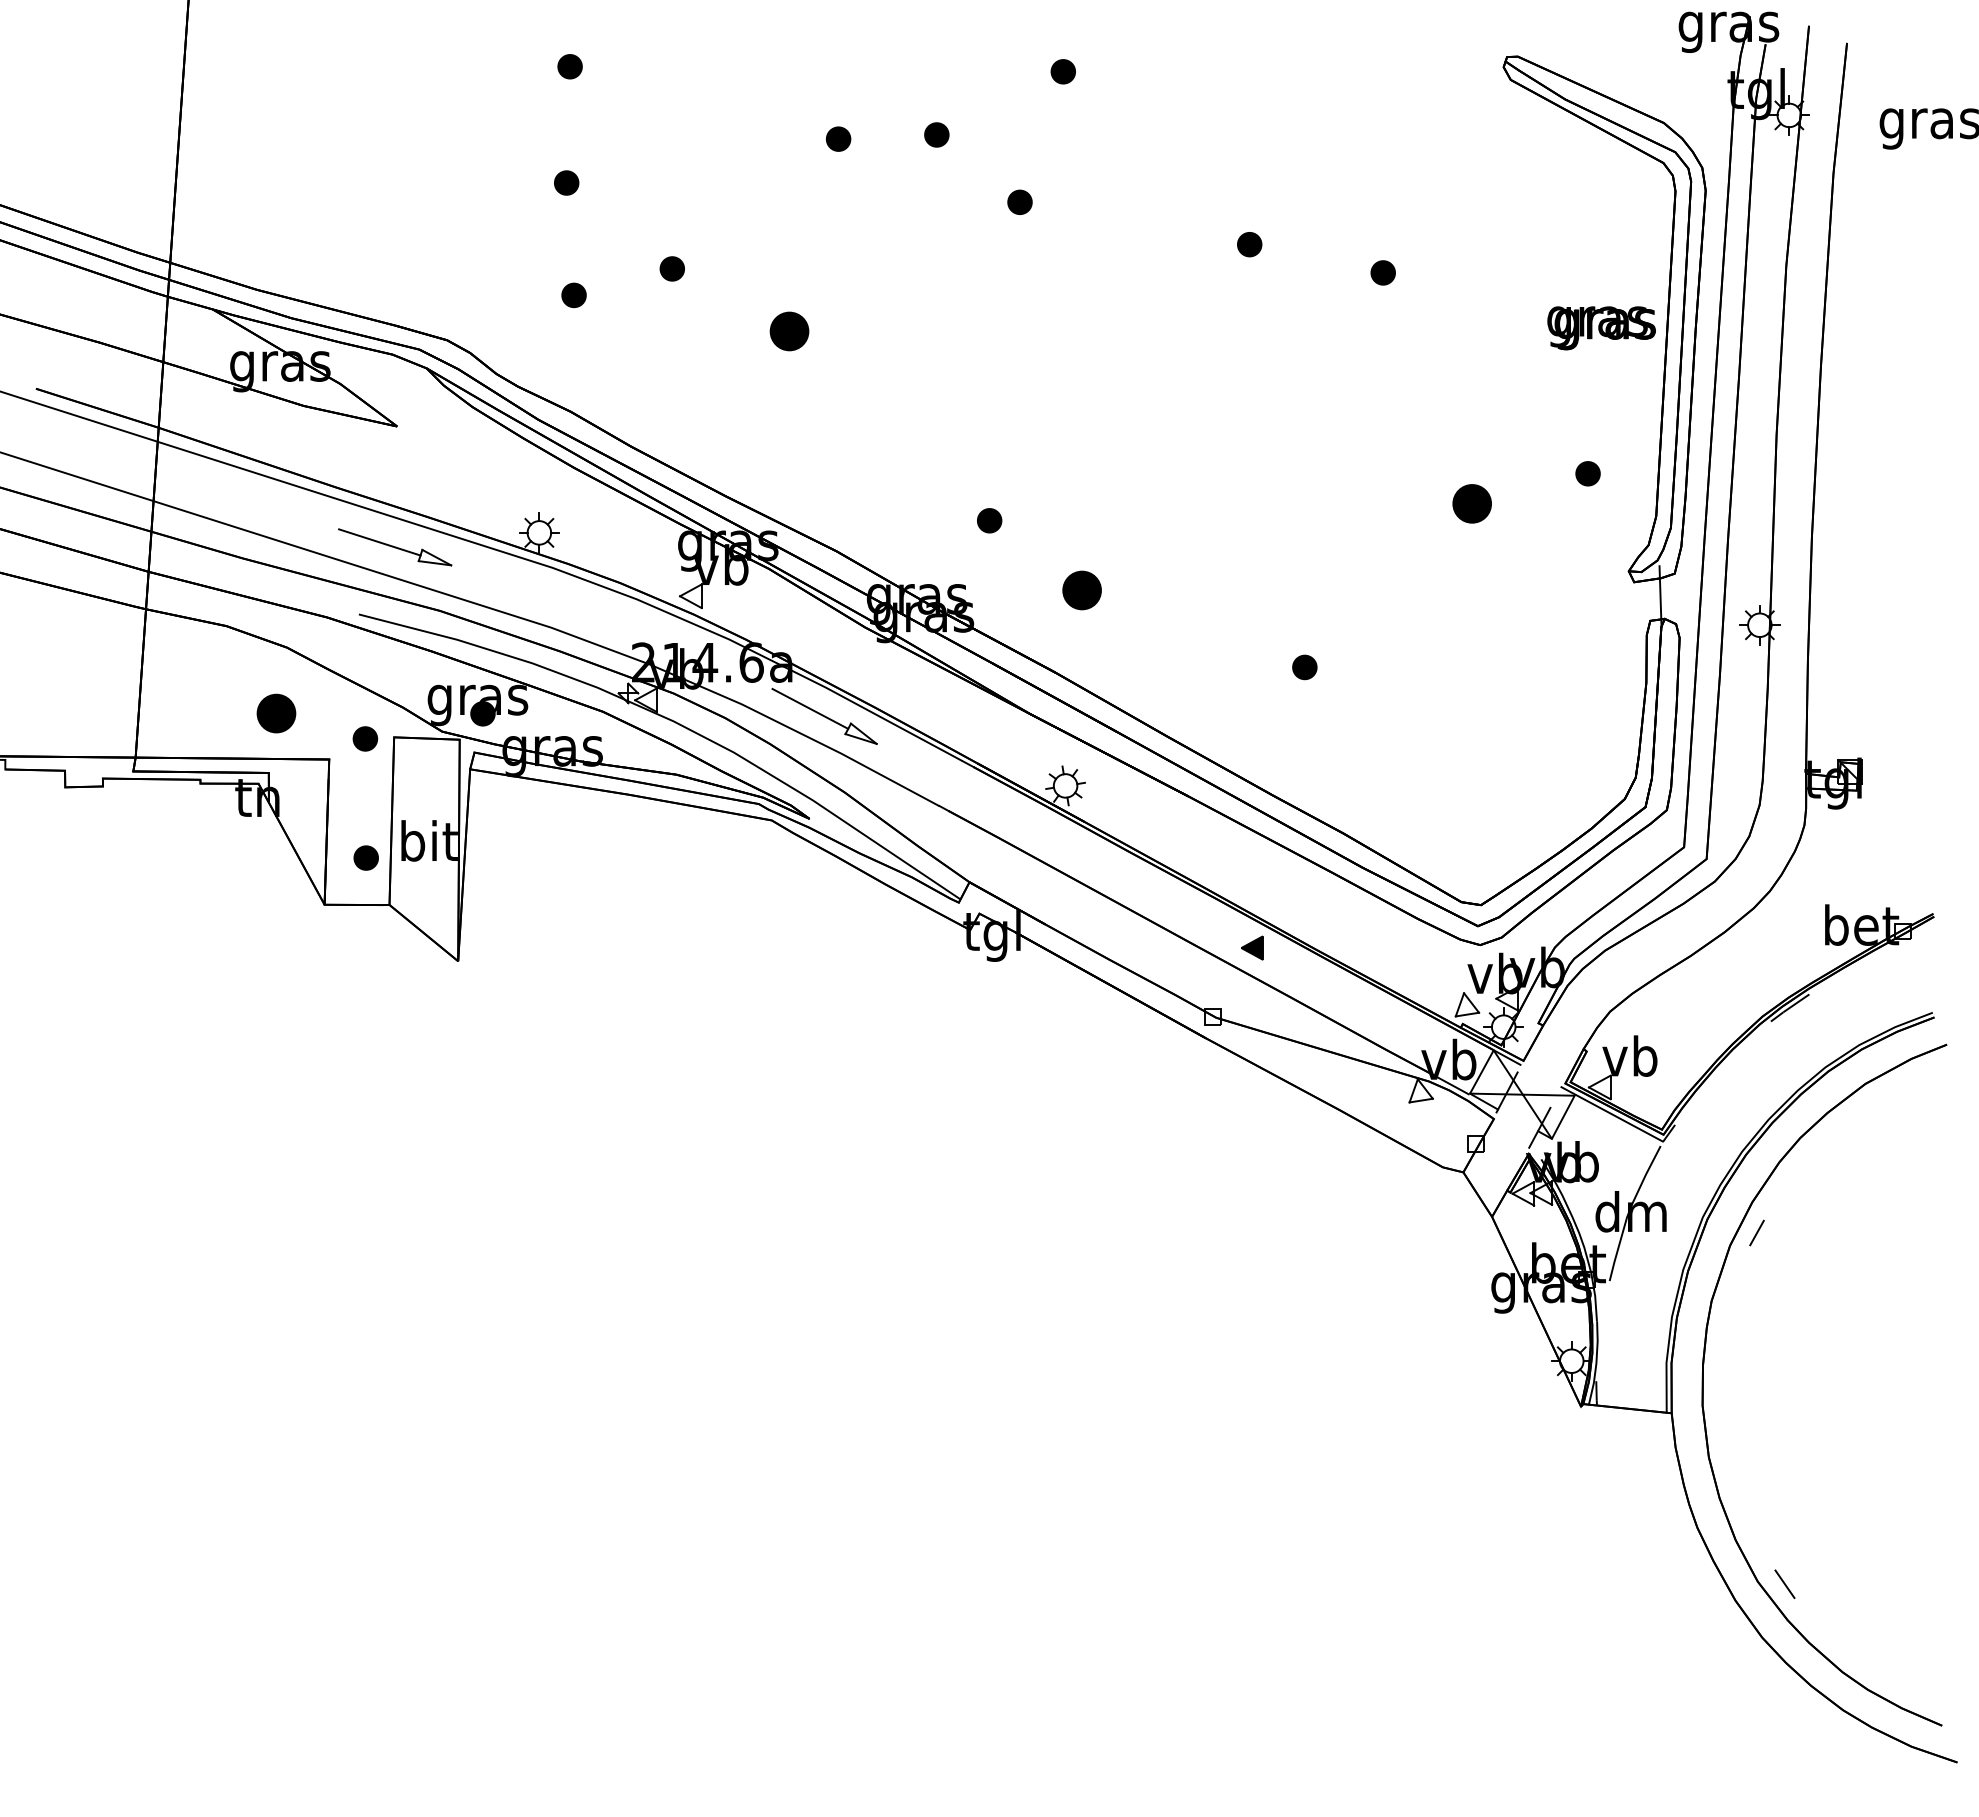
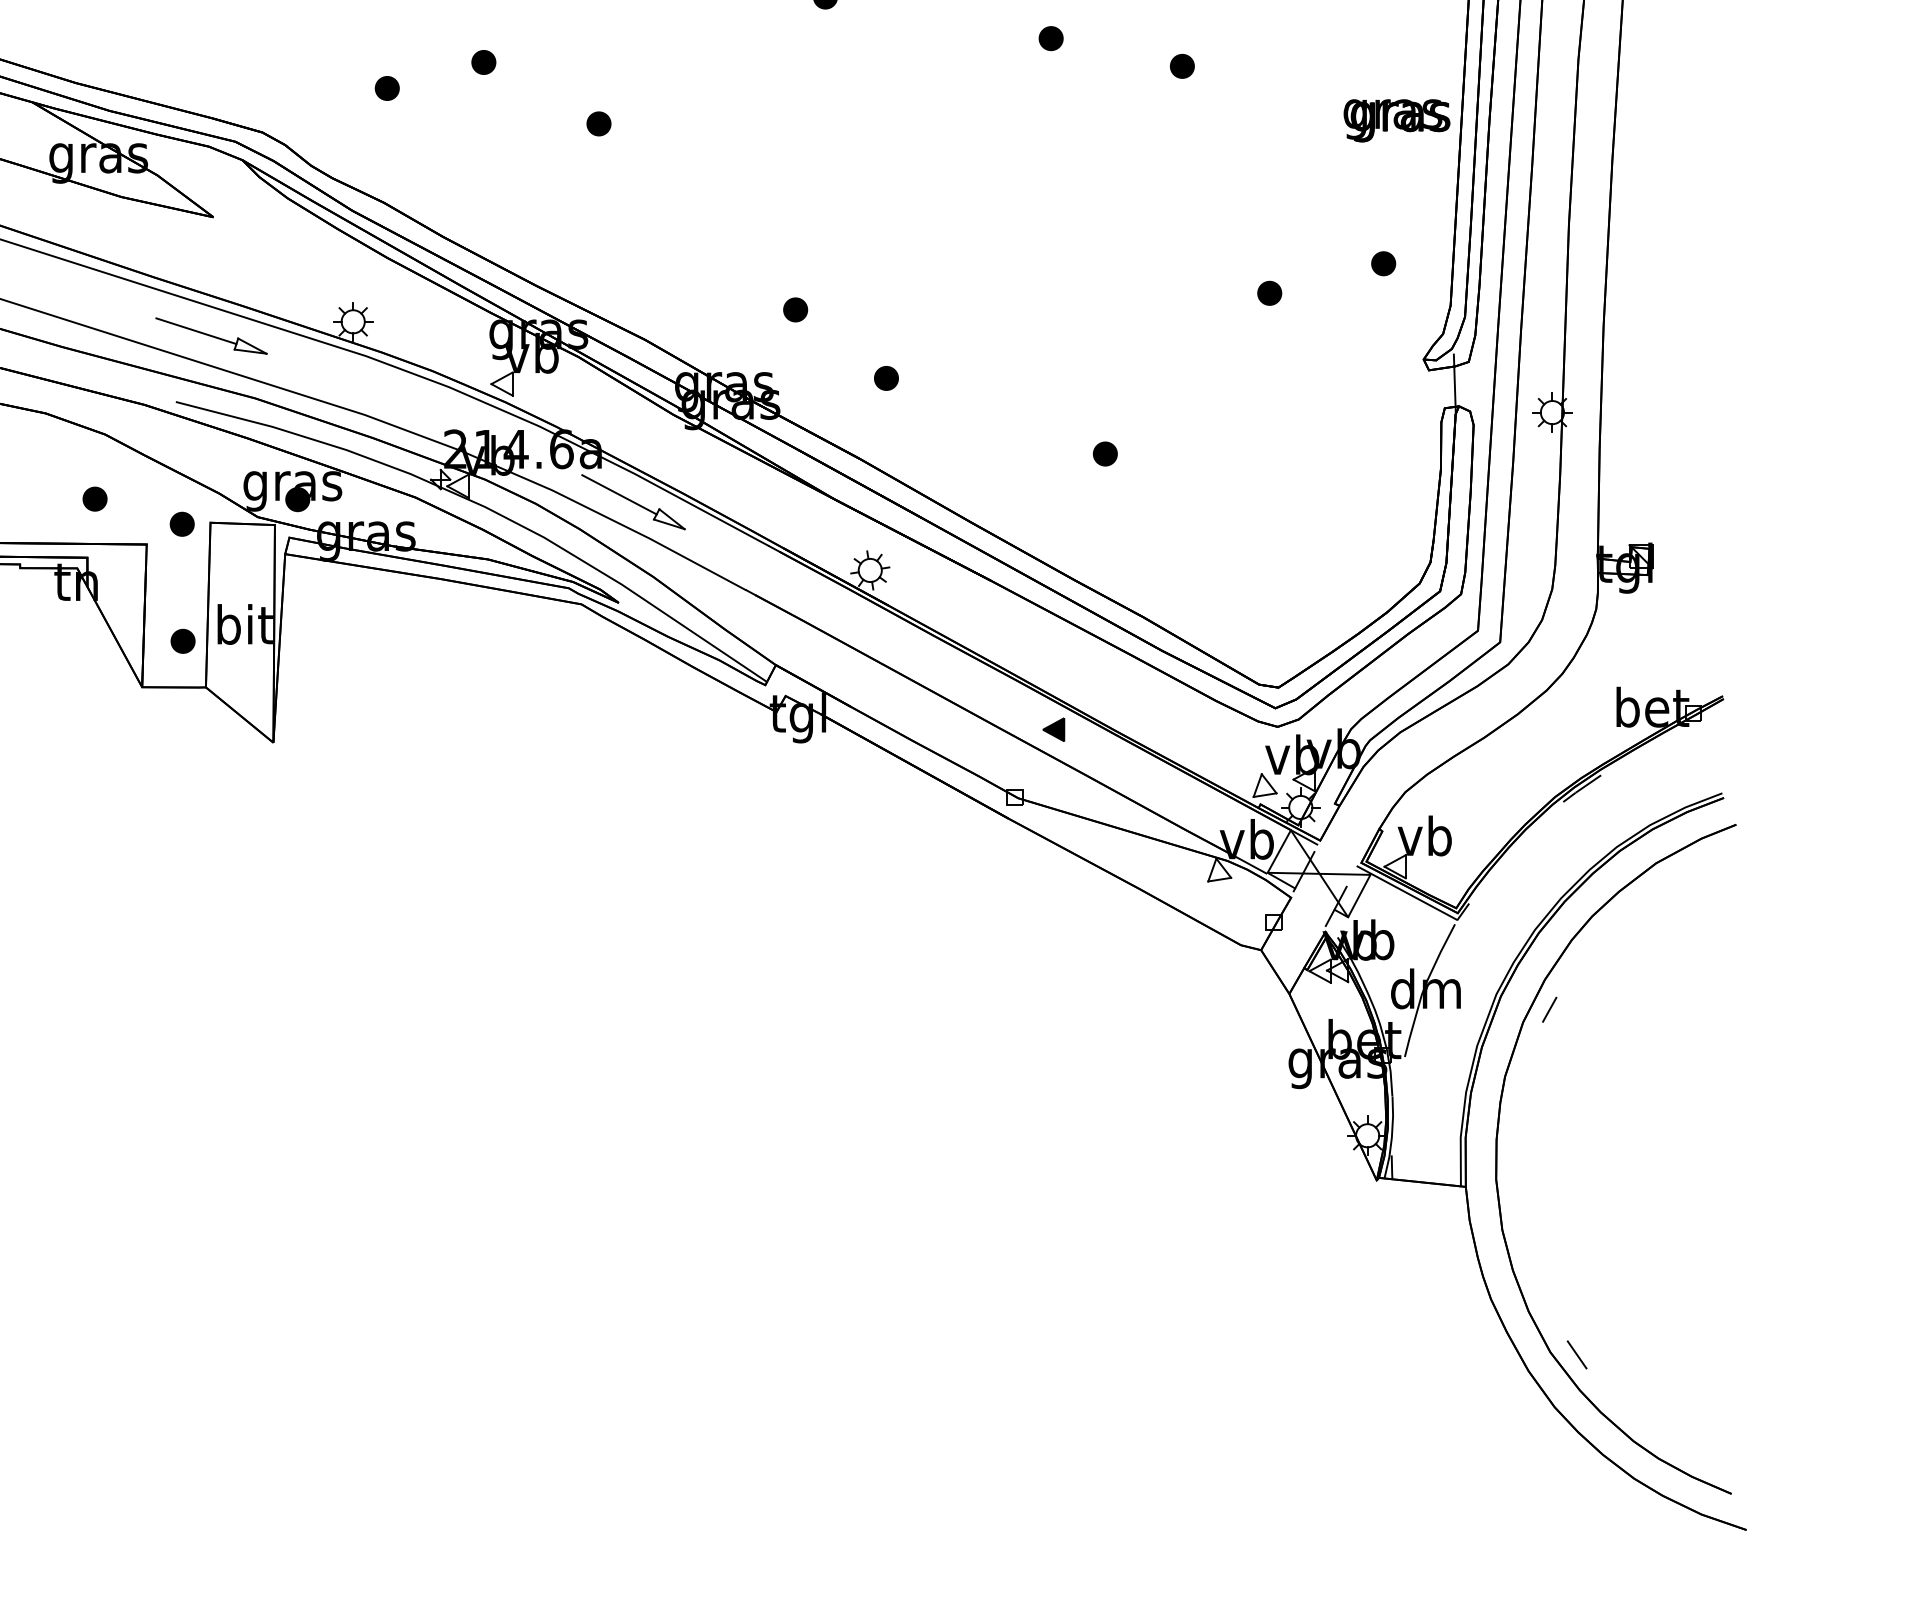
part: (789, 331) -> (598, 123), size x0.62
part: (1471, 503) -> (1269, 292), size x0.62
part: (1081, 590) -> (885, 378), size x0.62
part: (276, 712) -> (94, 498), size x0.62

